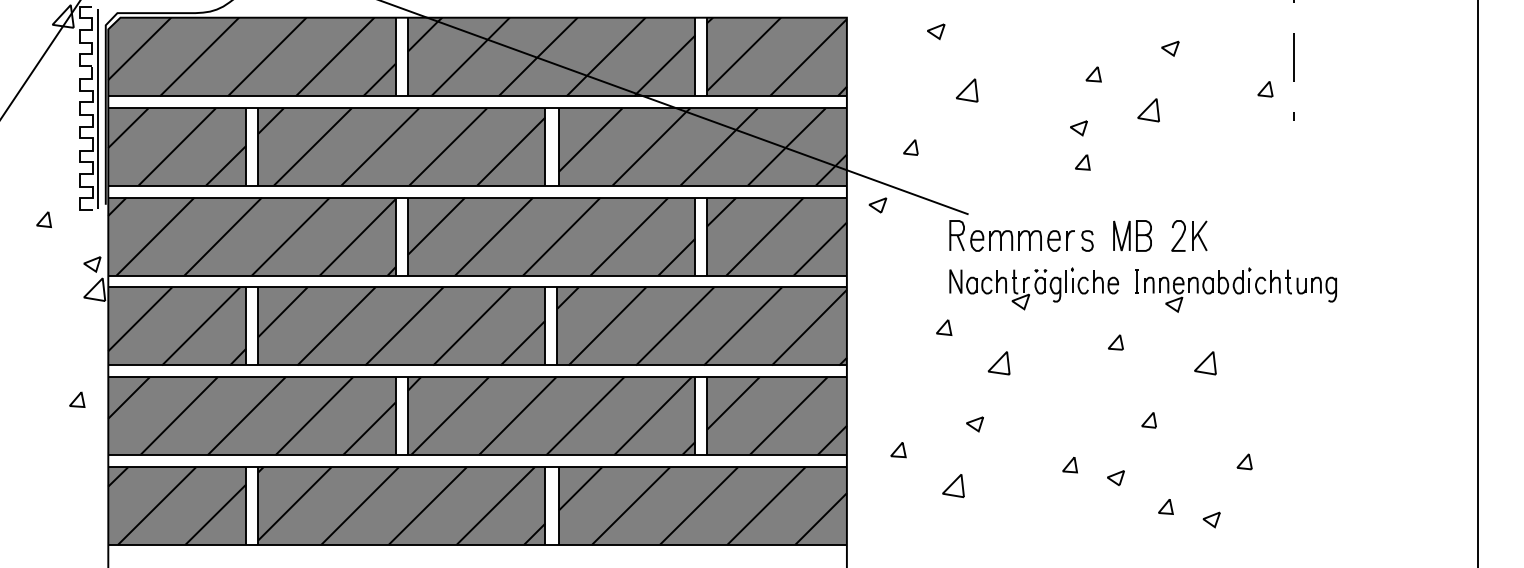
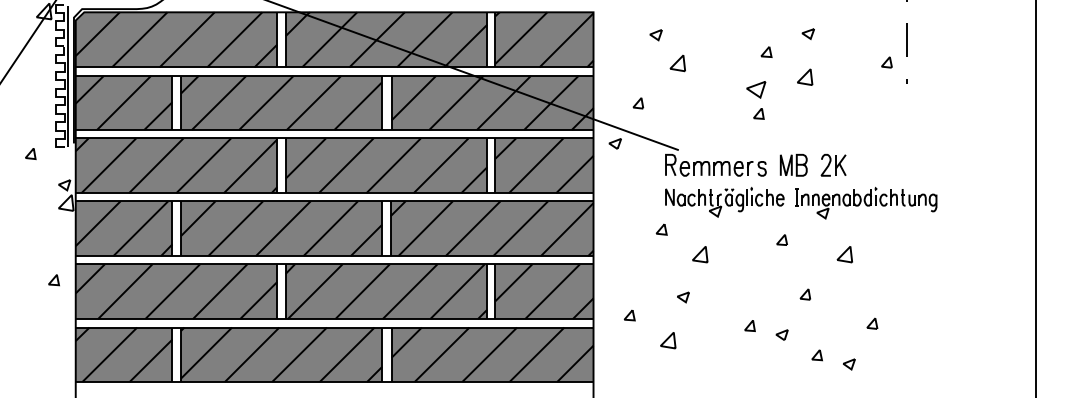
line: (933, 33) -> (654, 36), moved
part: (1169, 49) -> (807, 34), moved
part: (1077, 127) -> (755, 89), size x1.6

